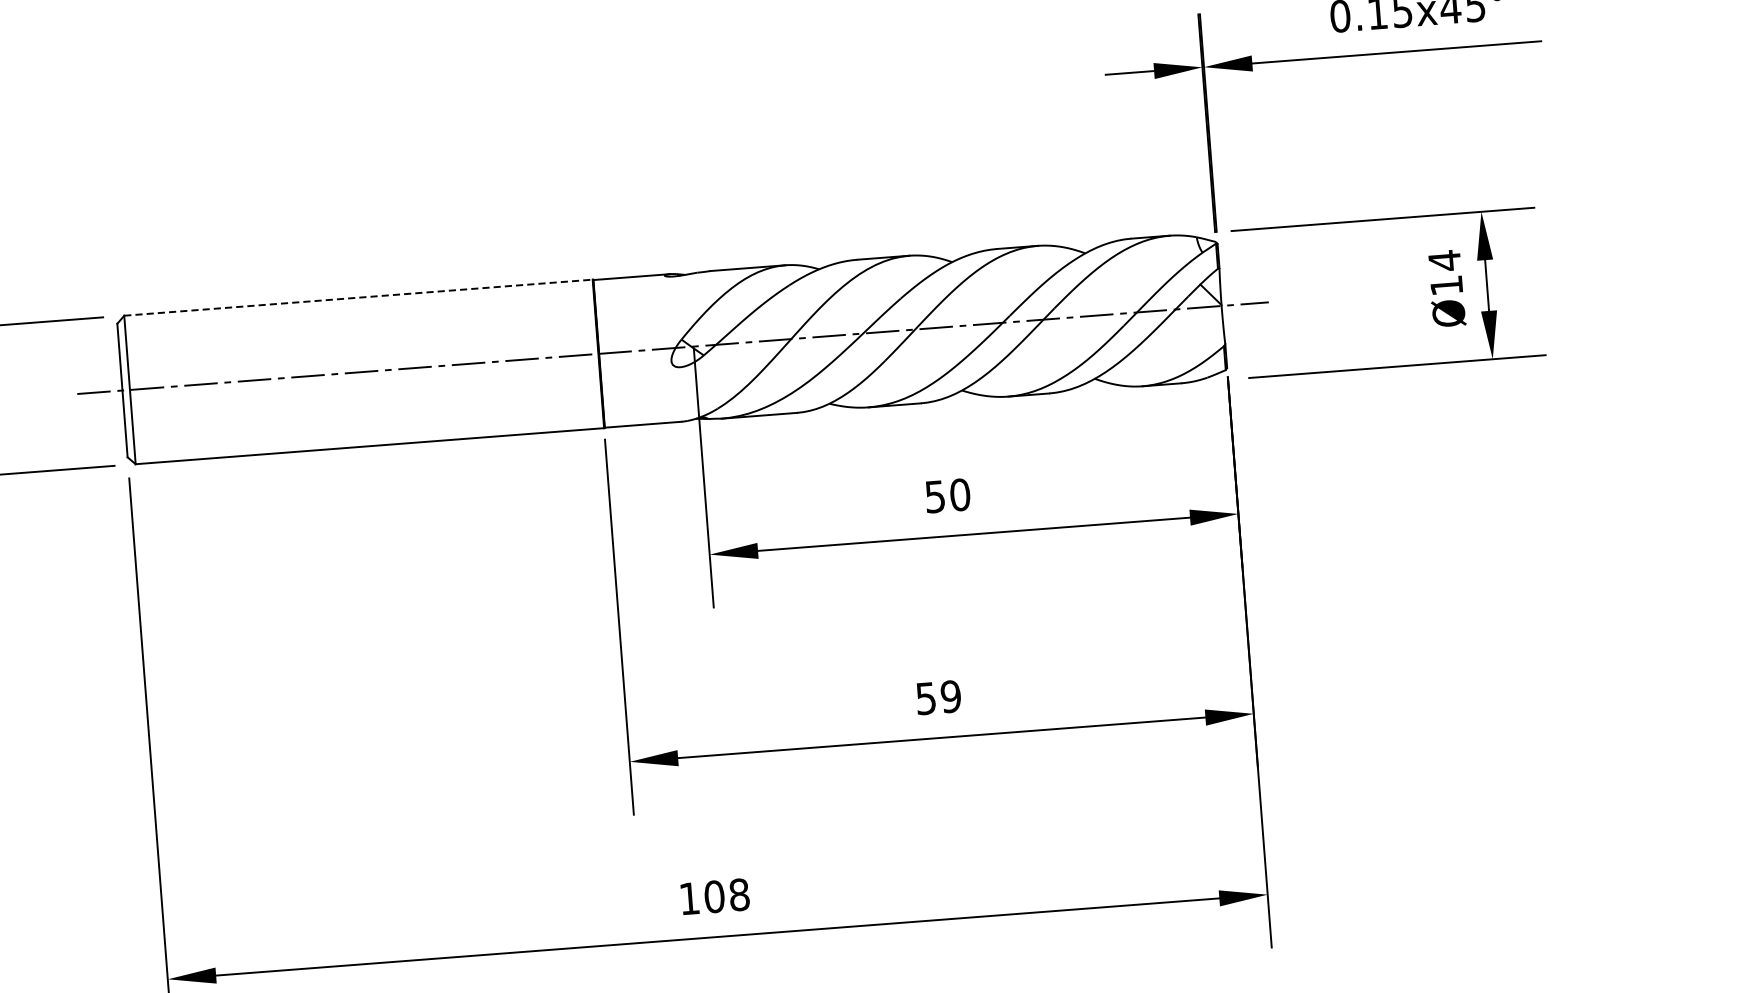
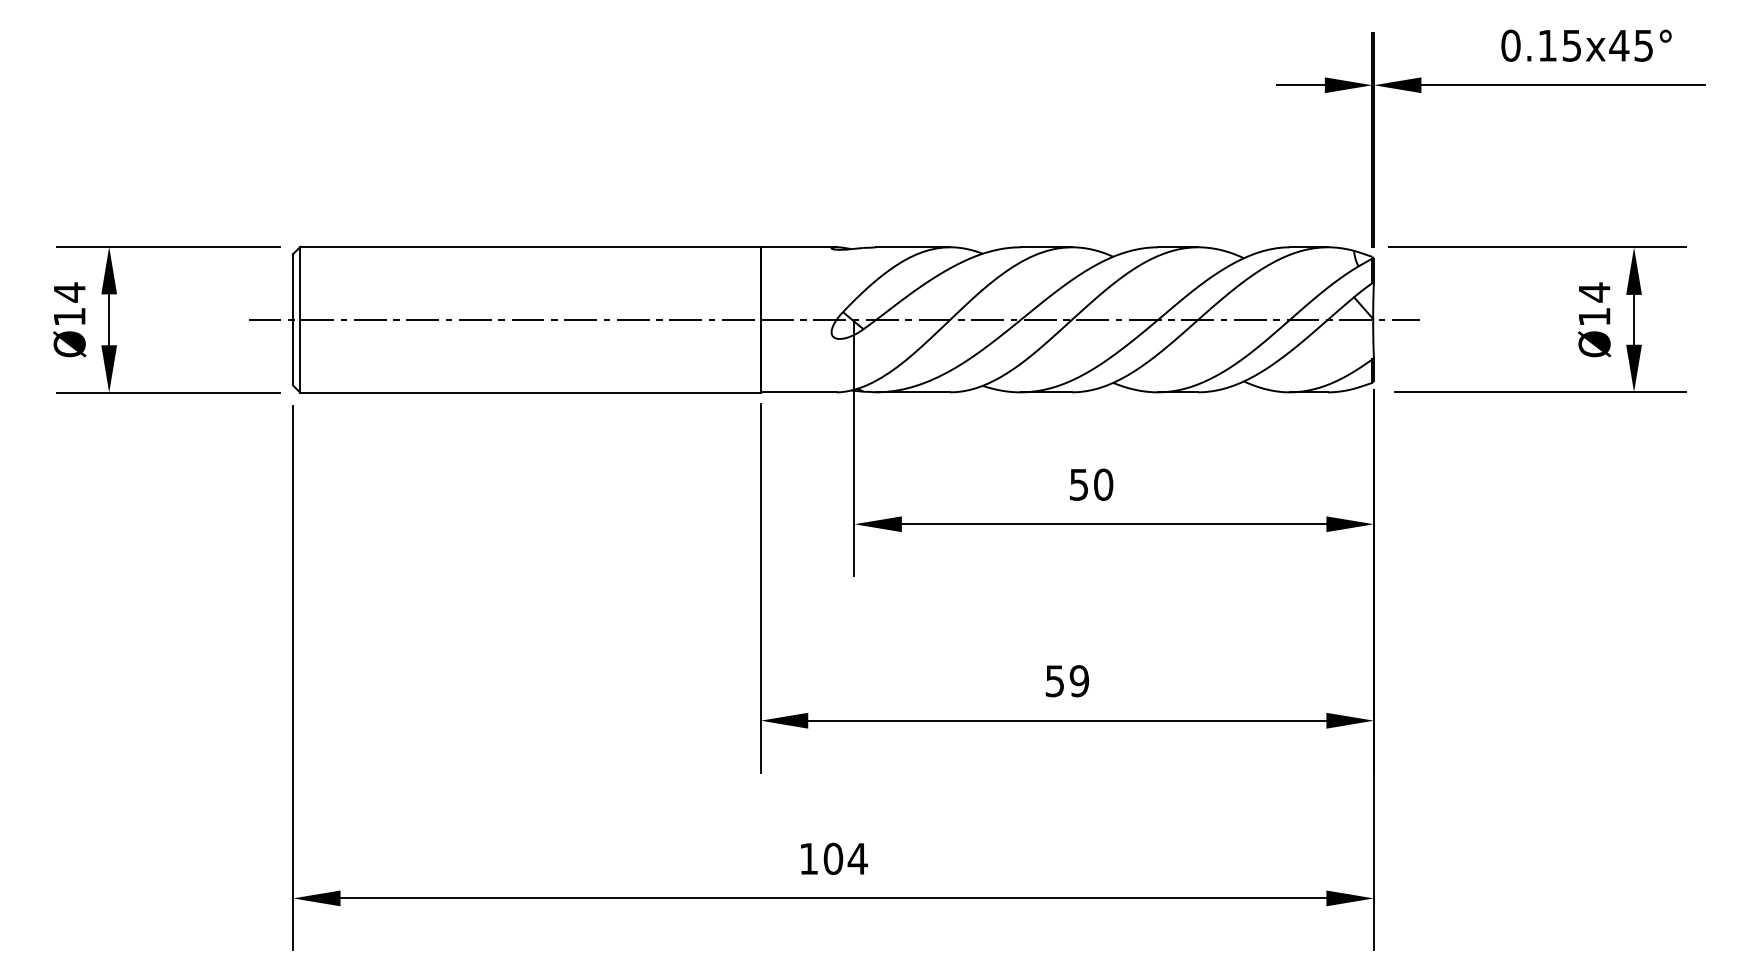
line: (359, 297) -> (531, 246), dashed -> solid
text: (739, 894) -> (857, 858), 108 -> 104

